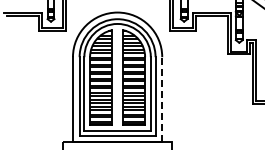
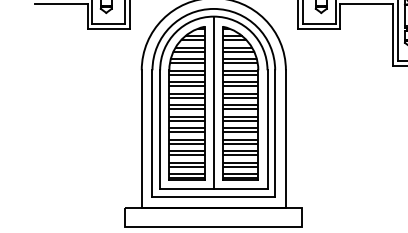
line: (117, 76) -> (213, 101), added
line: (162, 99) -> (286, 138), dashed -> solid

